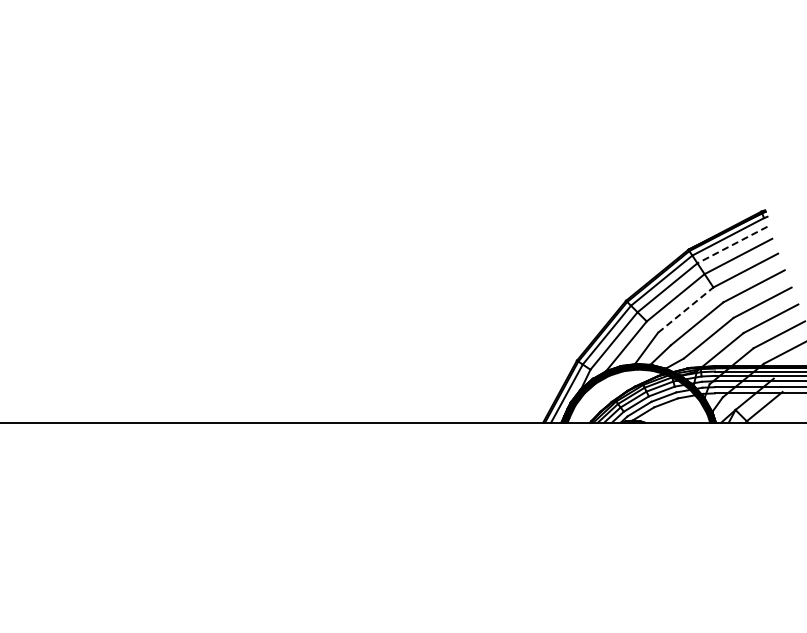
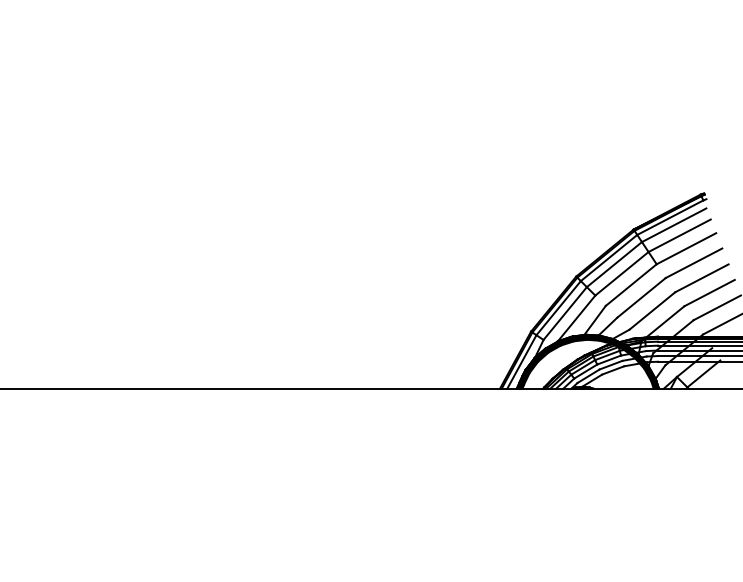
line: (732, 245) -> (674, 225), dashed -> solid
line: (685, 310) -> (630, 285), dashed -> solid

